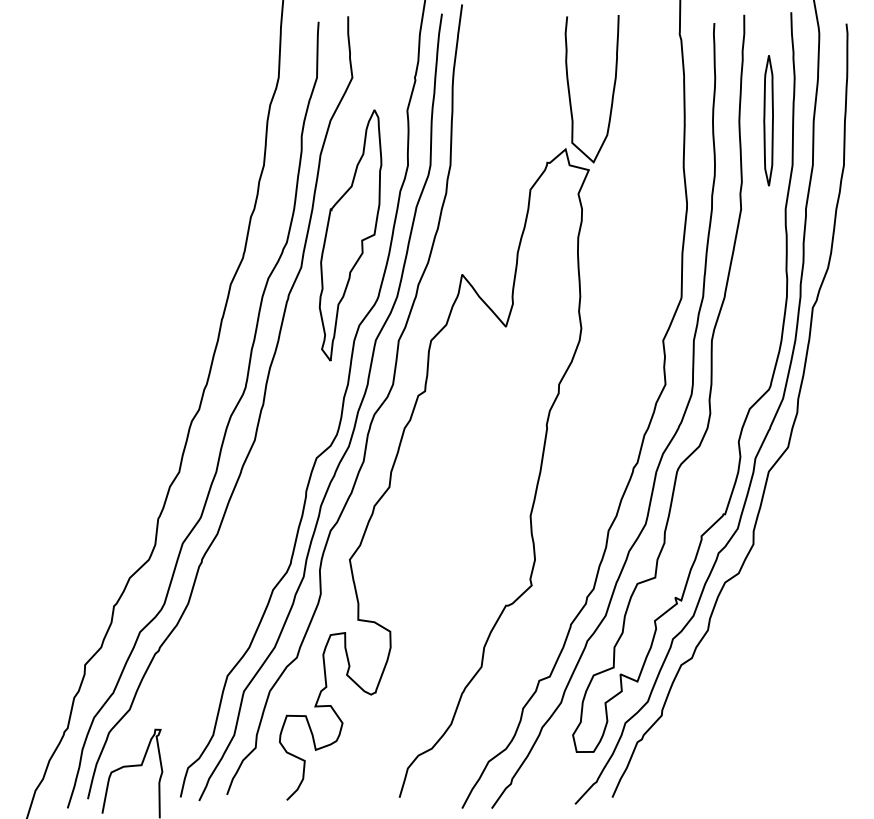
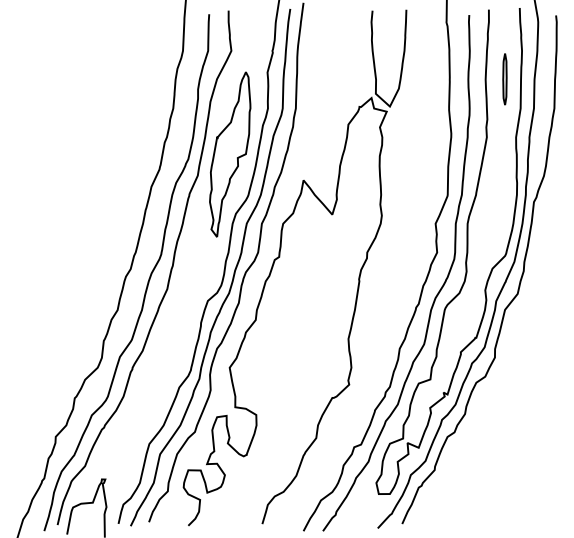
part: (767, 121) -> (504, 79), size x0.6

